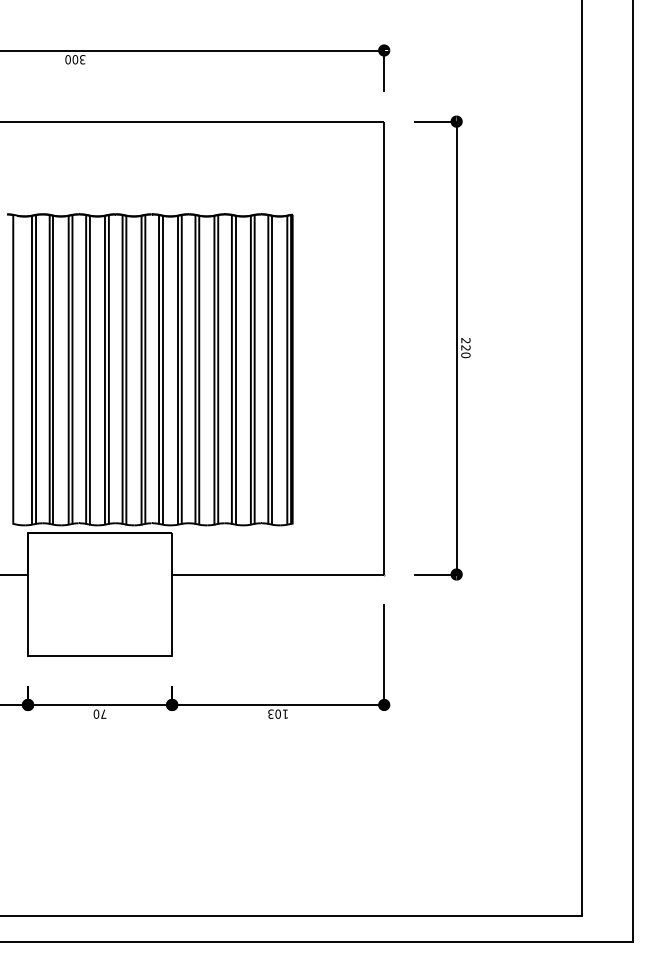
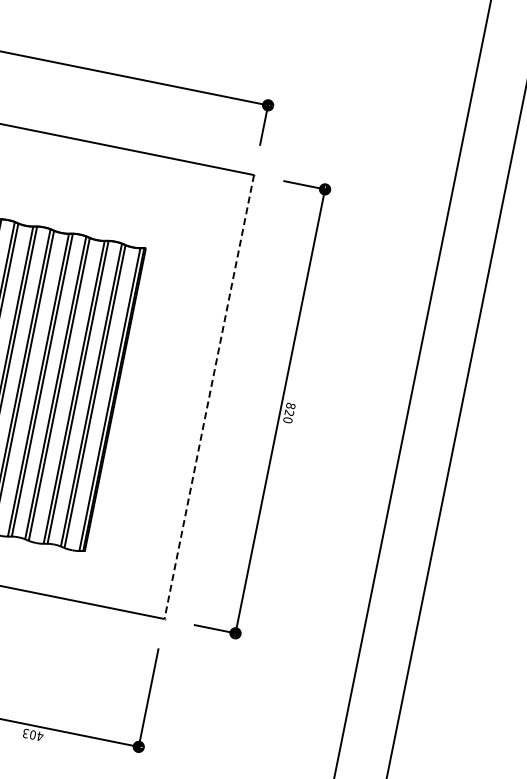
text: (465, 340) -> (290, 405), 220 -> 820
line: (384, 347) -> (209, 396), solid -> dashed
text: (285, 713) -> (40, 735), 103 -> 403

